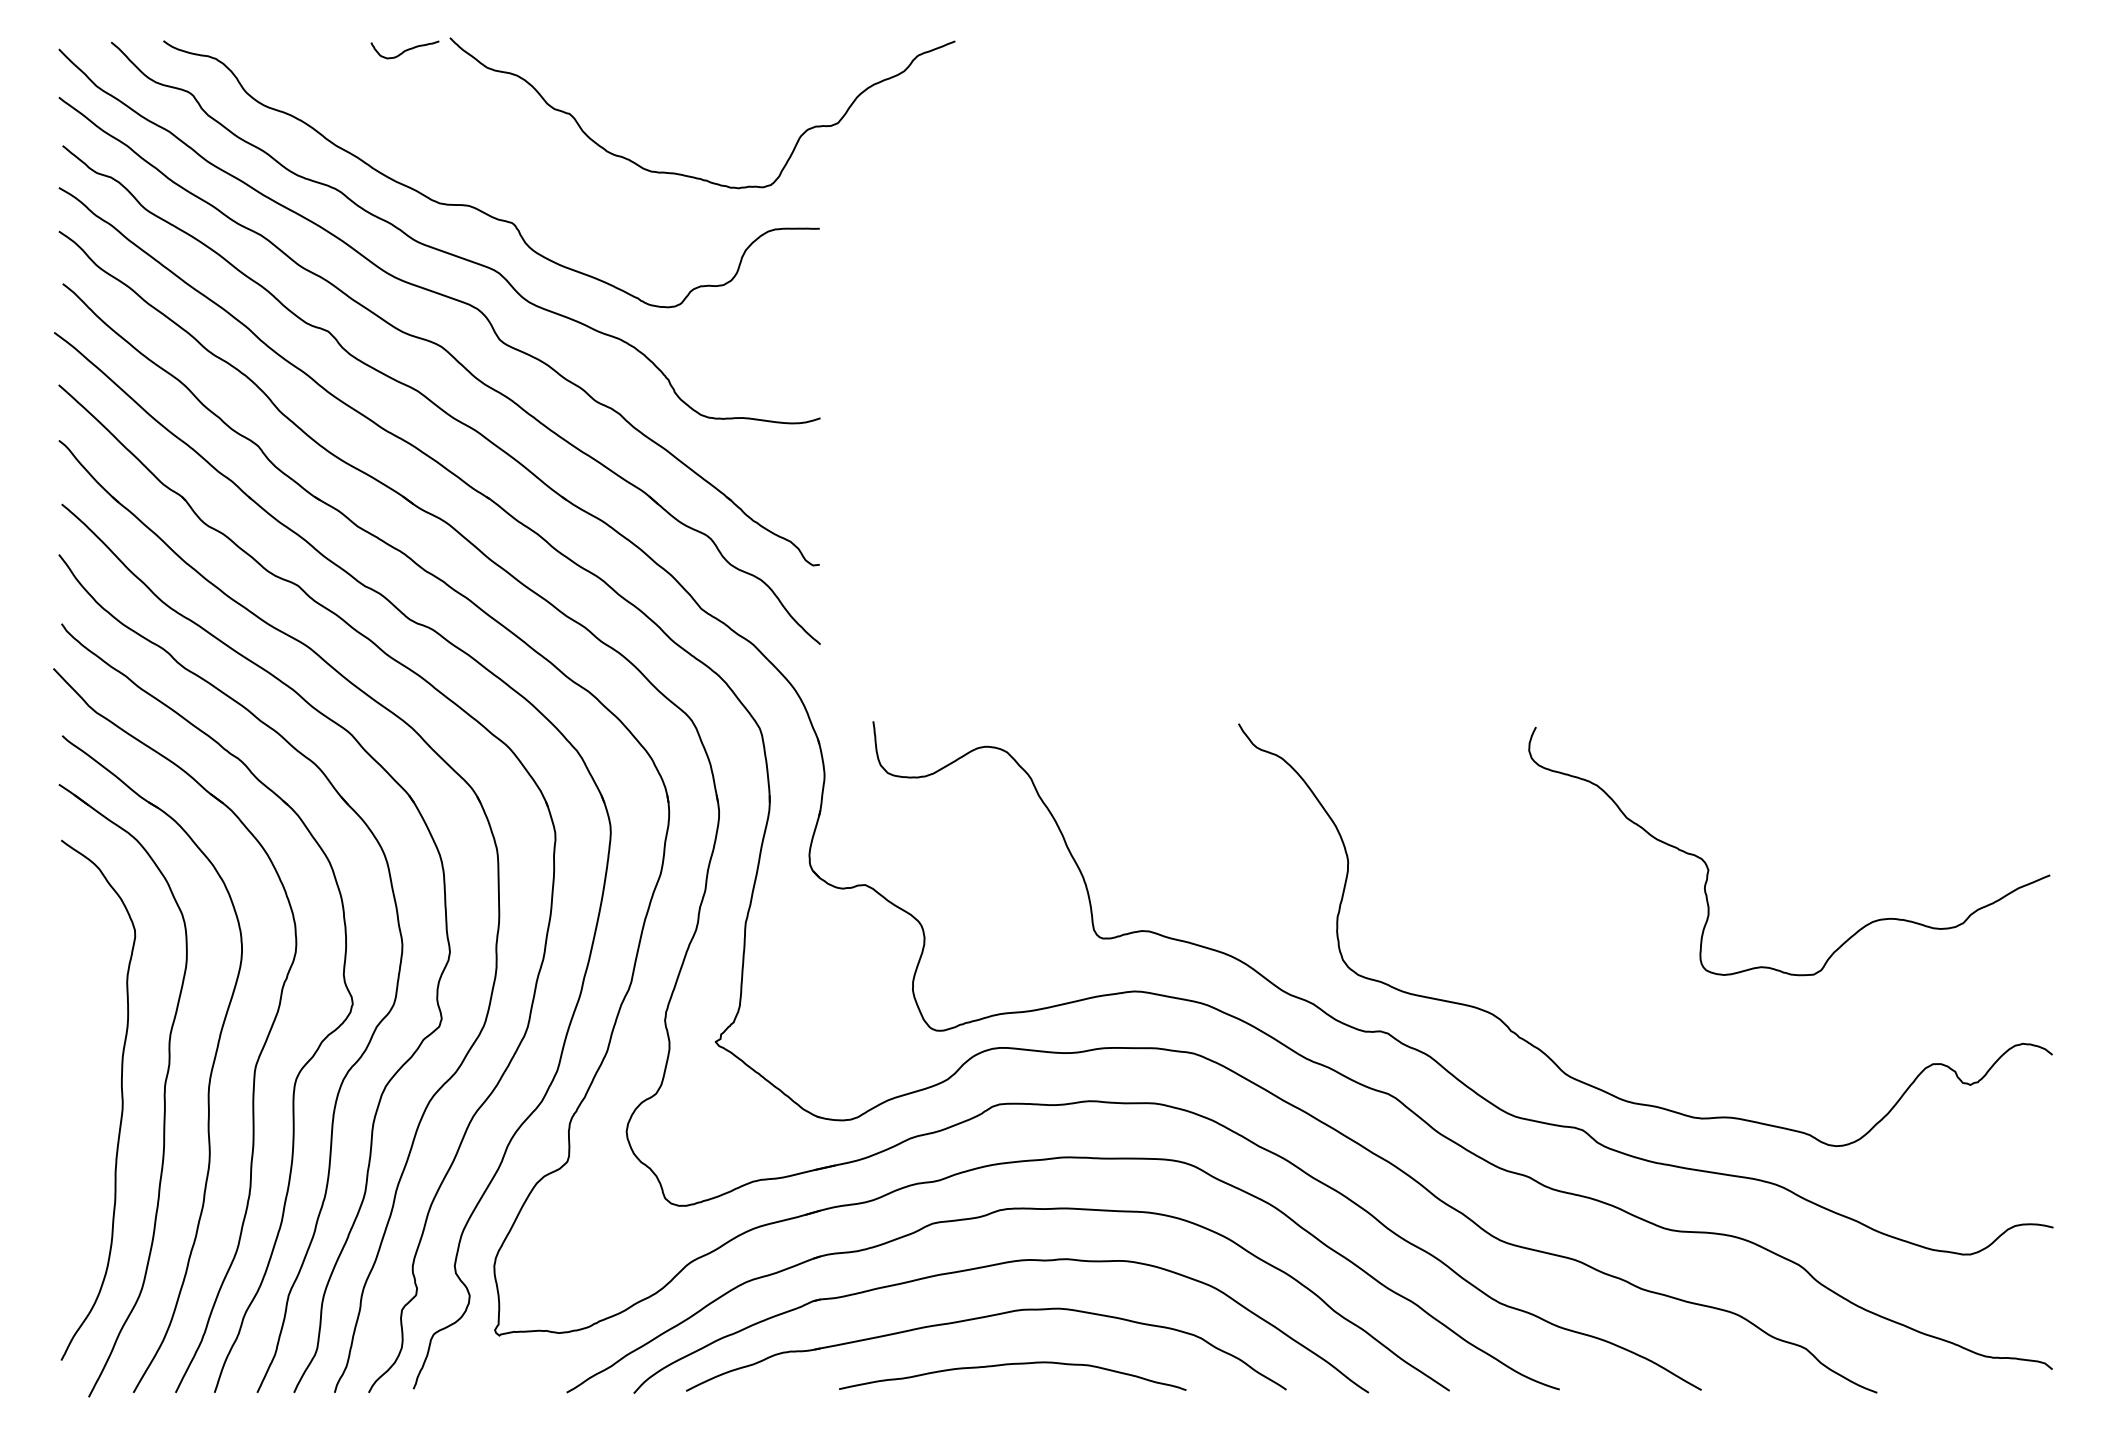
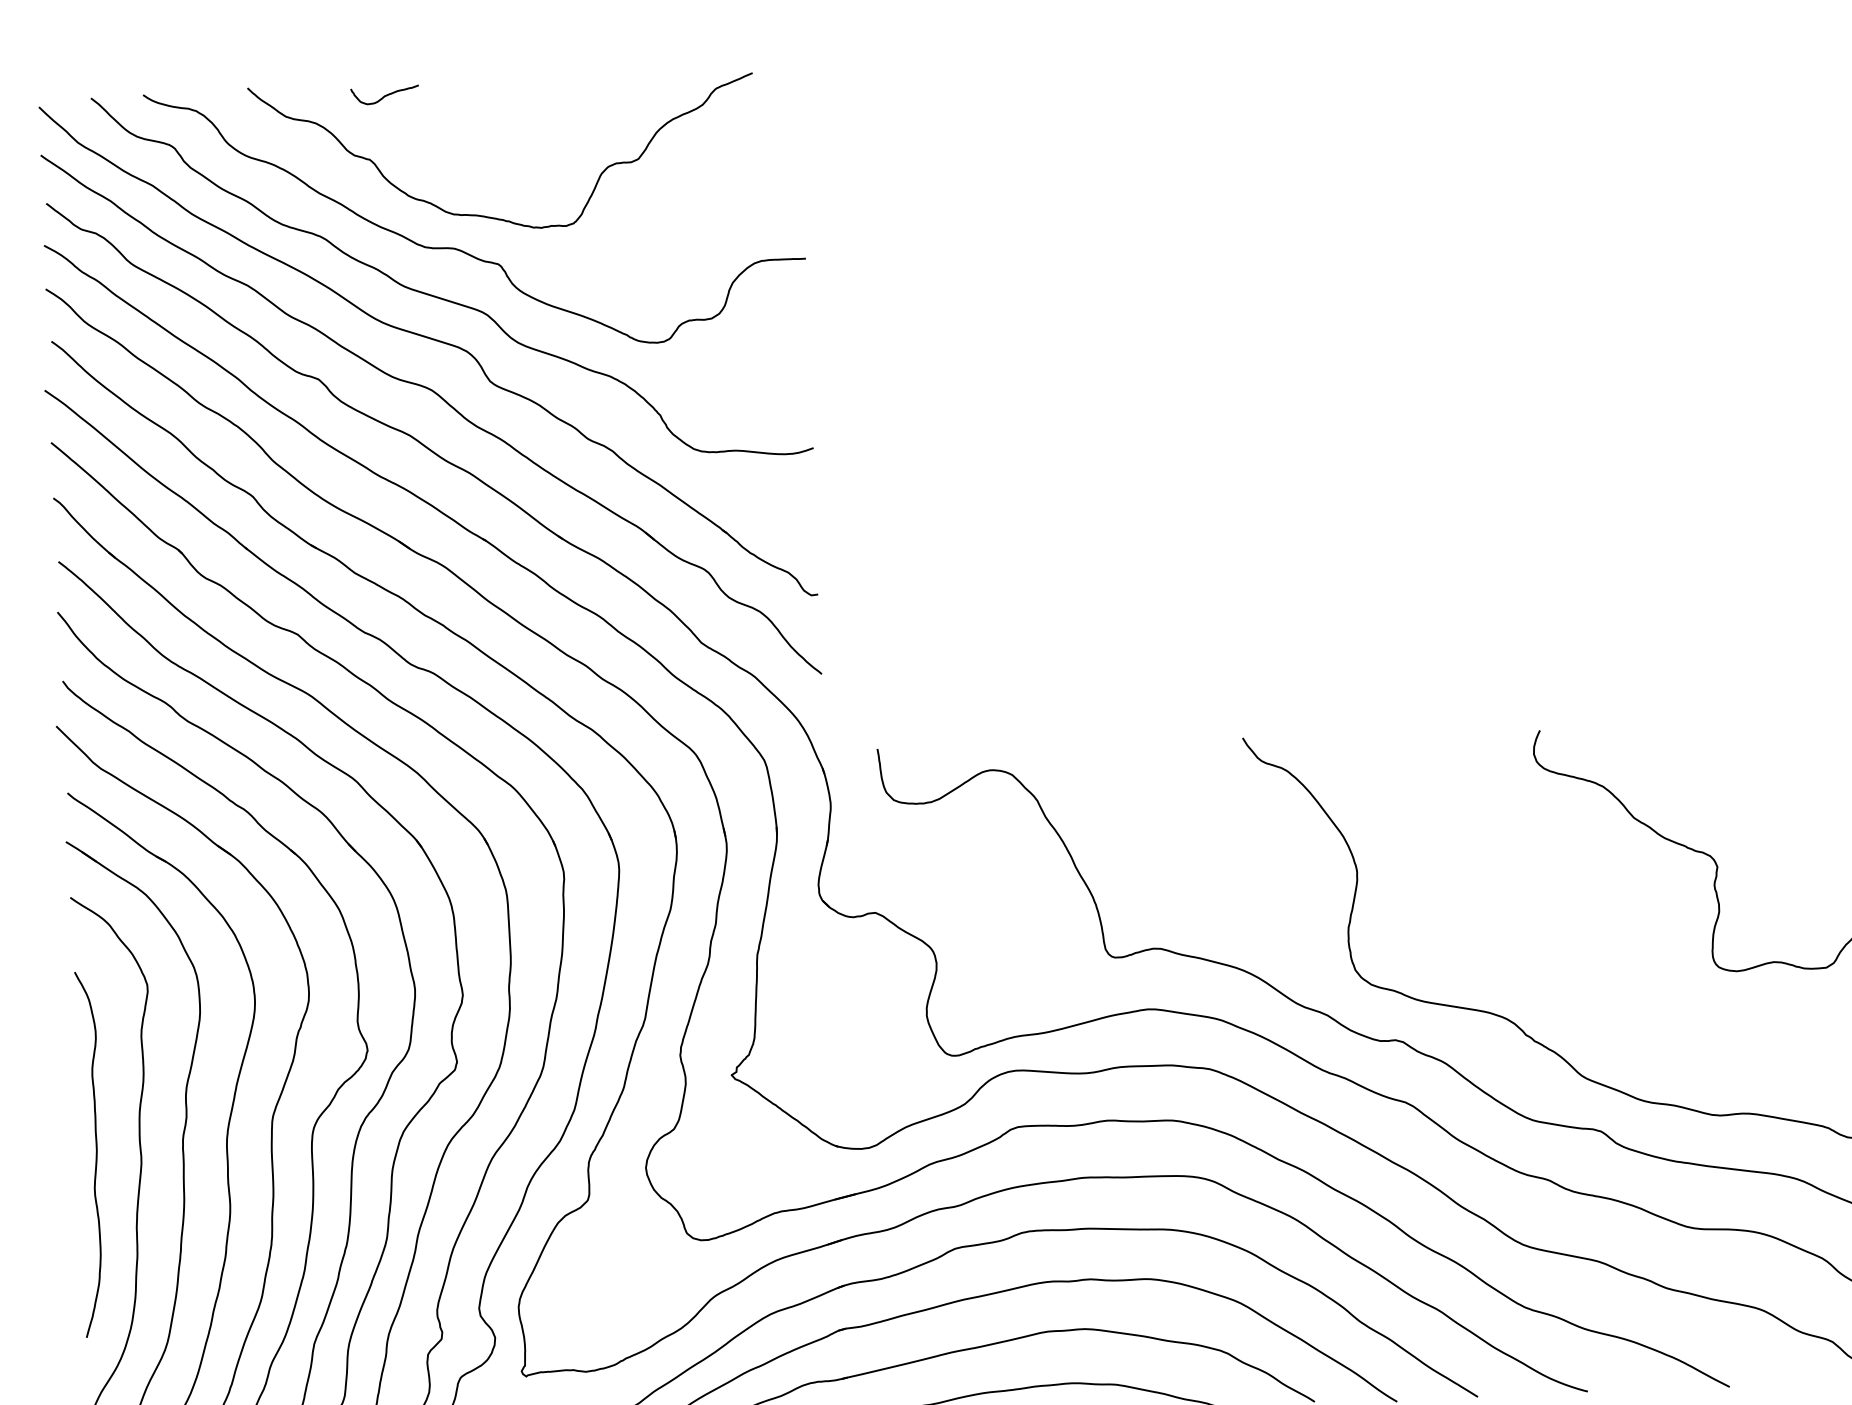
curve: (690, 175) -> (492, 216), moved
curve: (77, 1097) -> (95, 1154), added

